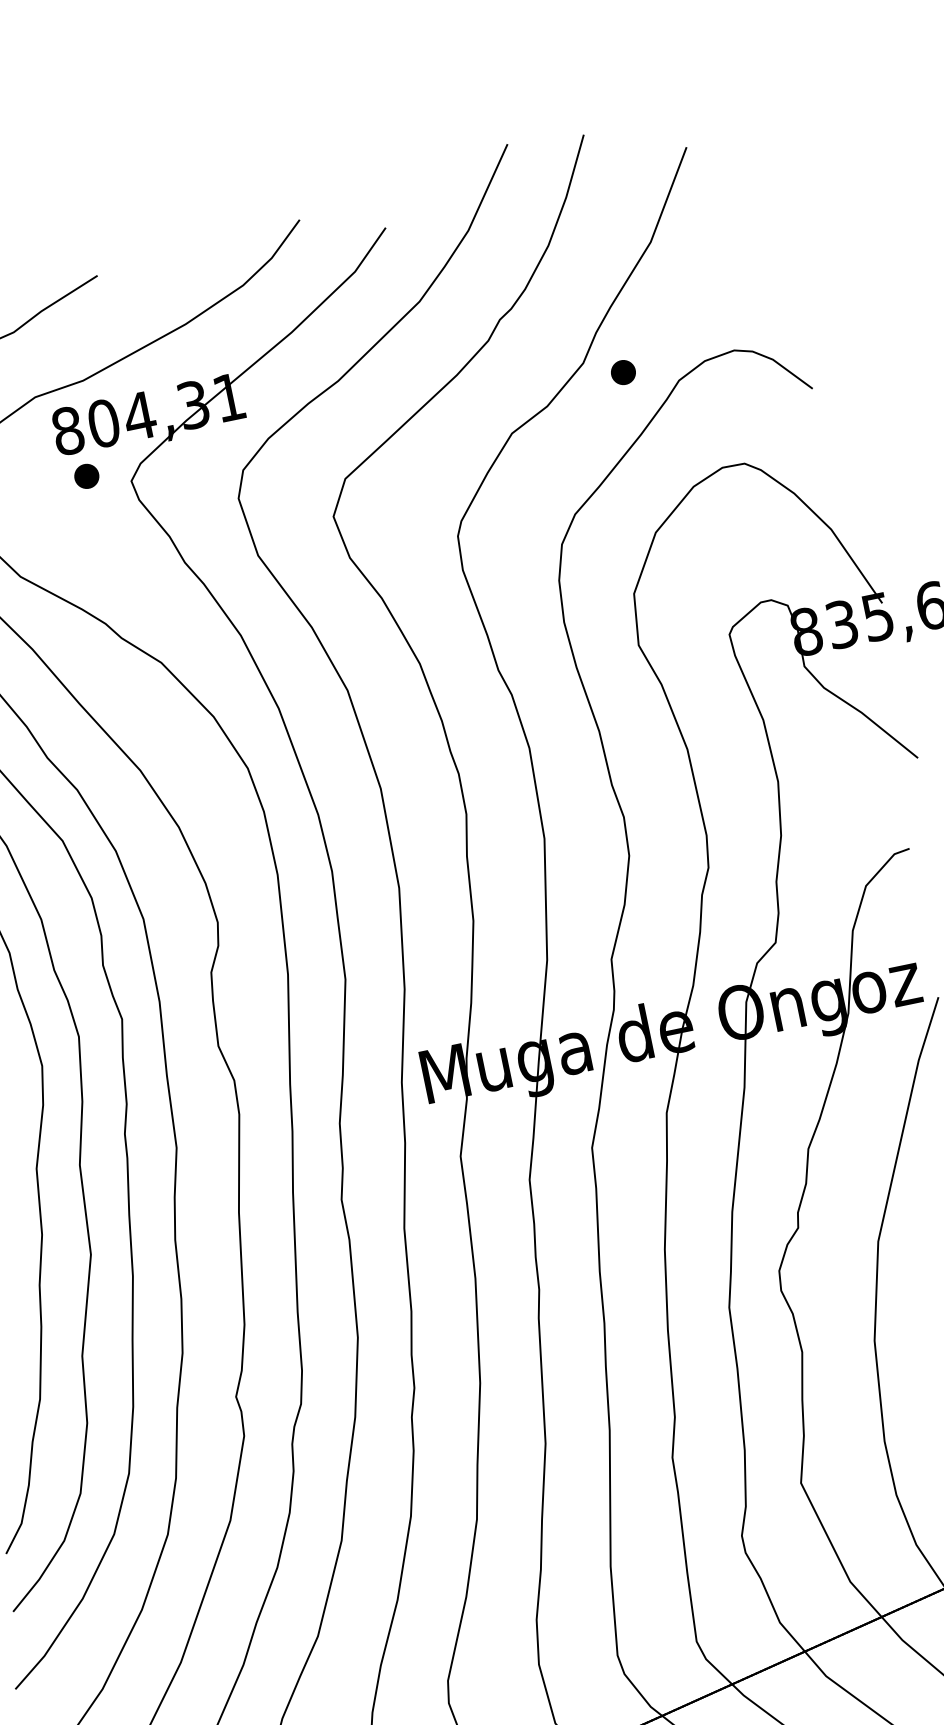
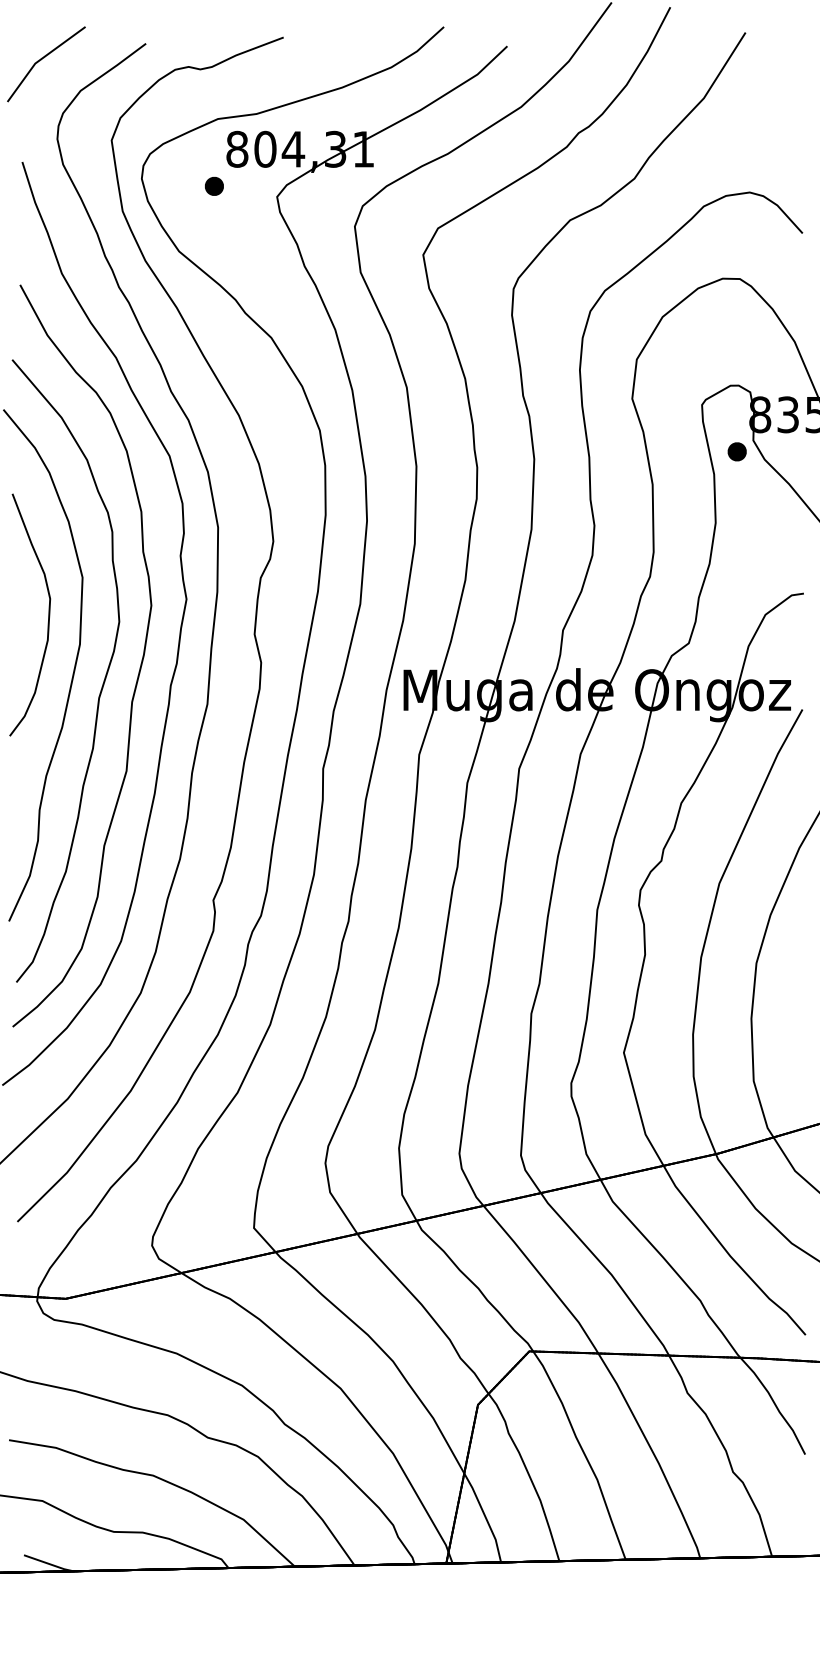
part: (622, 372) -> (736, 451), moved
part: (86, 475) -> (214, 185), moved

